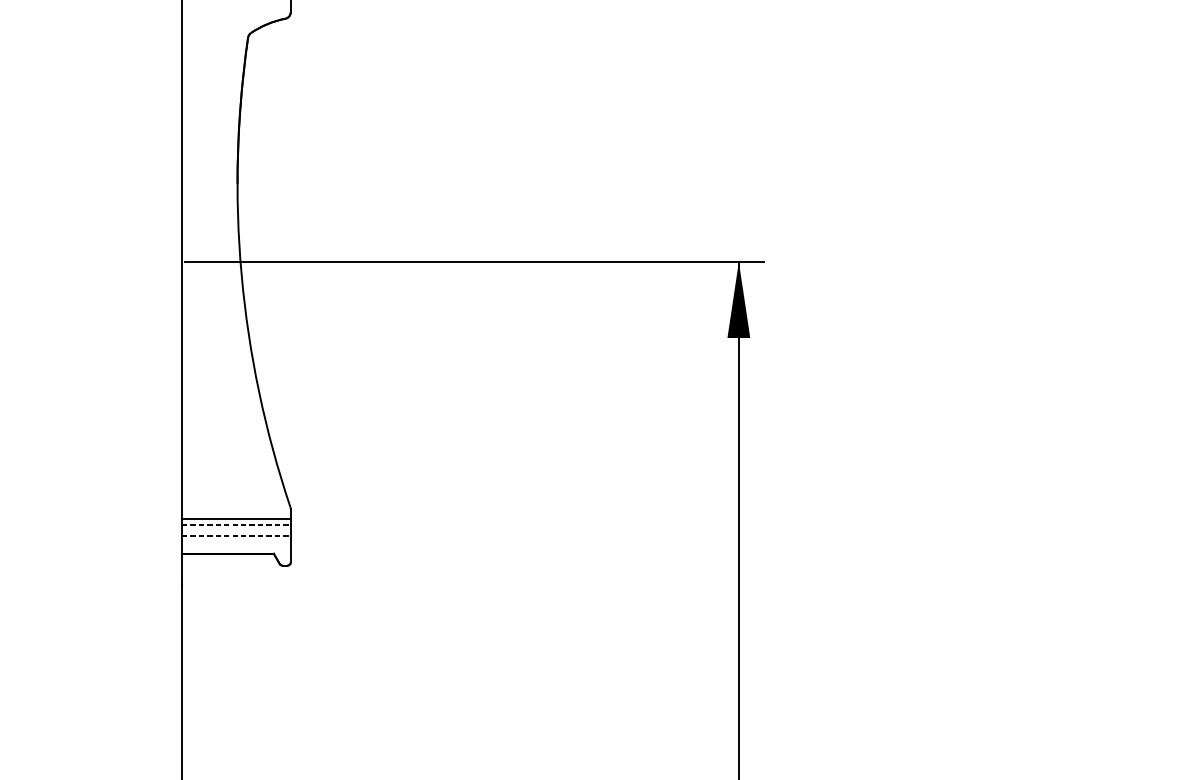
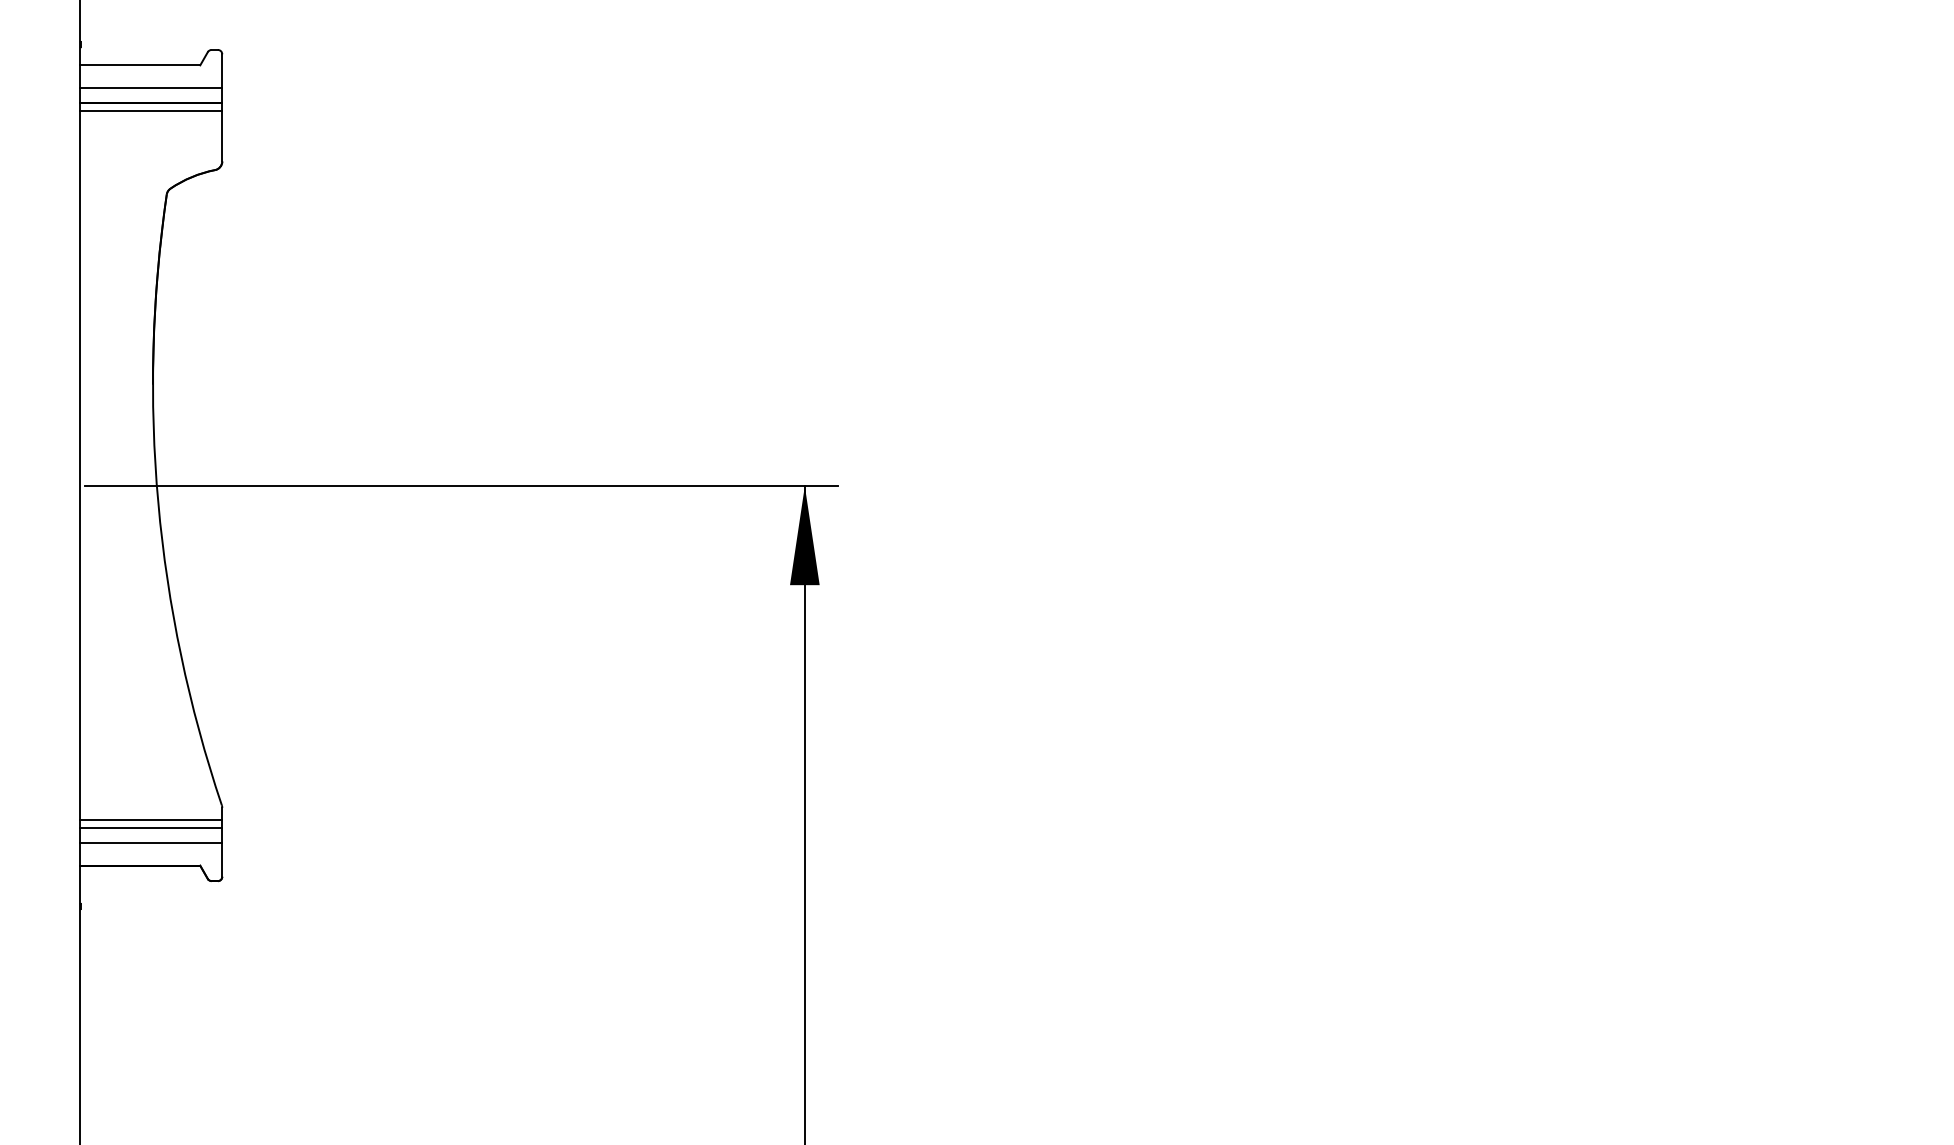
line: (236, 525) -> (151, 828), dashed -> solid
line: (236, 536) -> (151, 843), dashed -> solid

